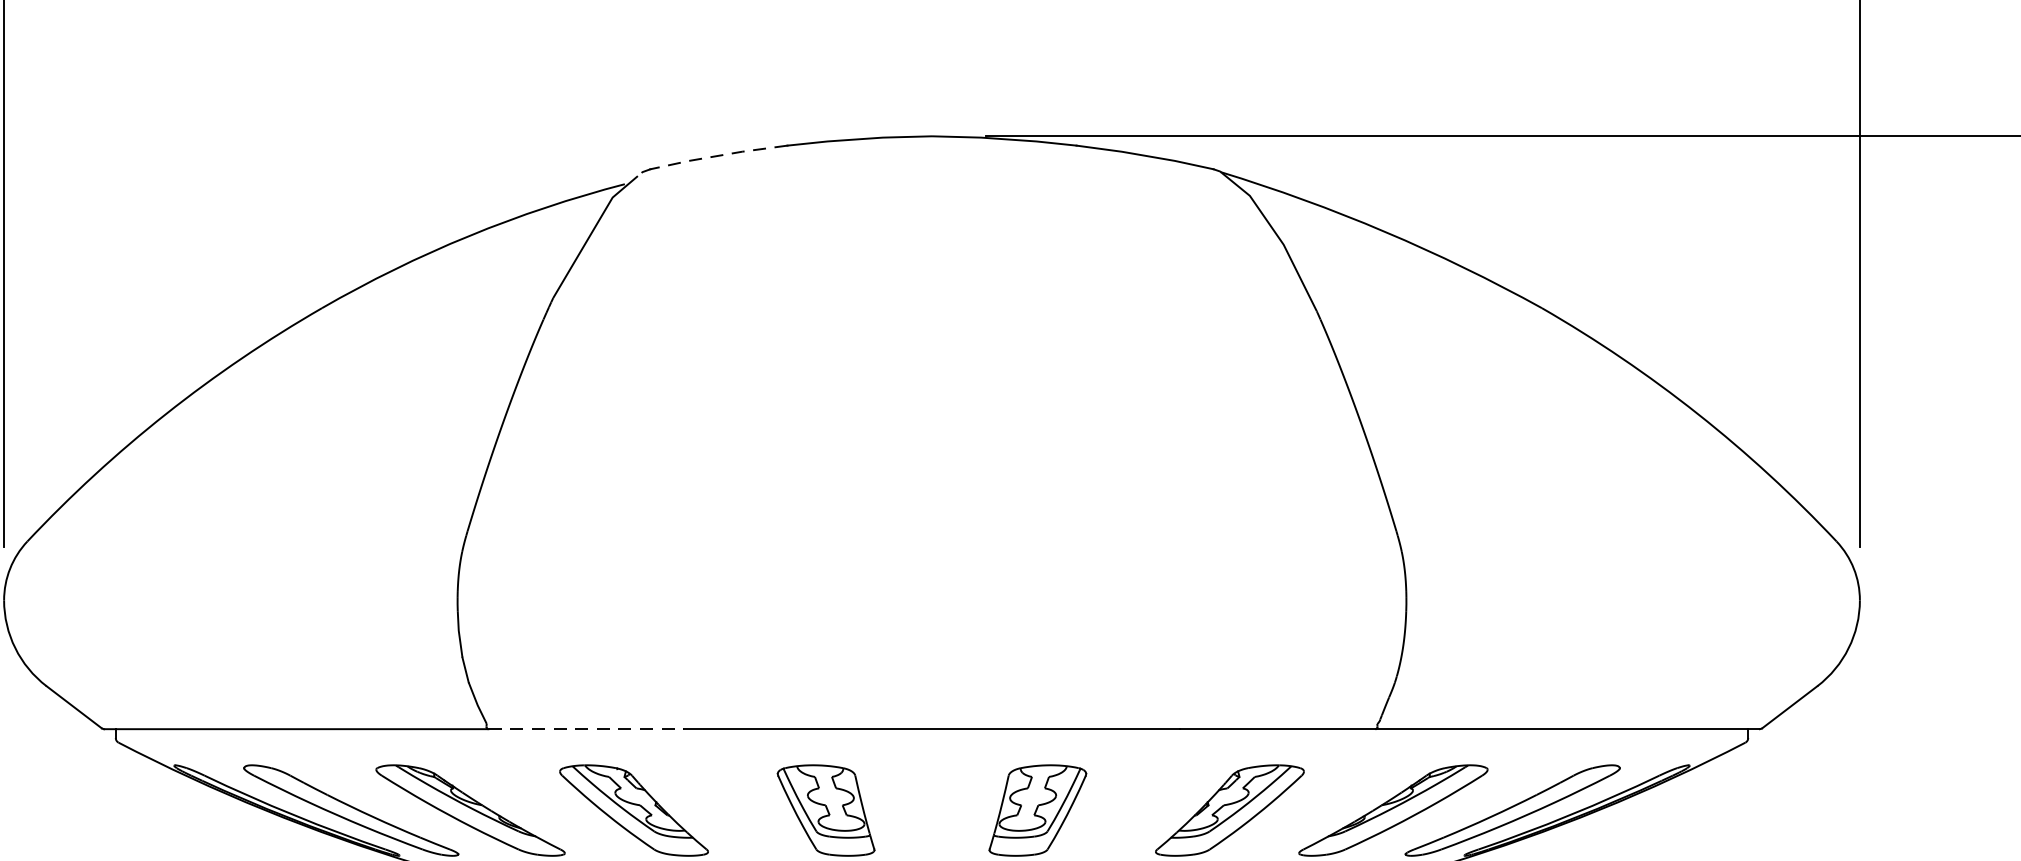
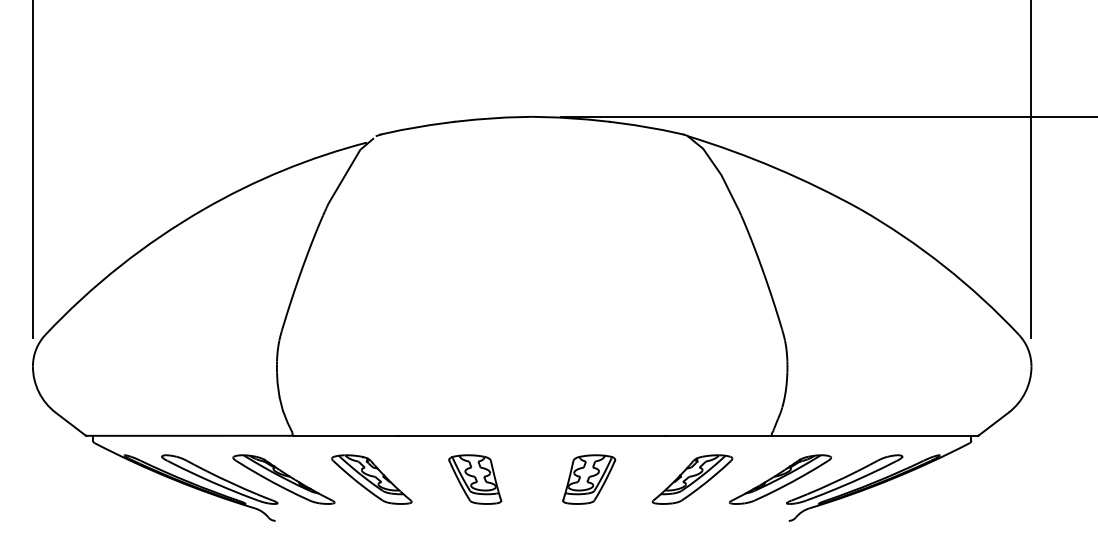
line: (718, 156) -> (417, 127), dashed -> solid
line: (586, 728) -> (346, 435), dashed -> solid

